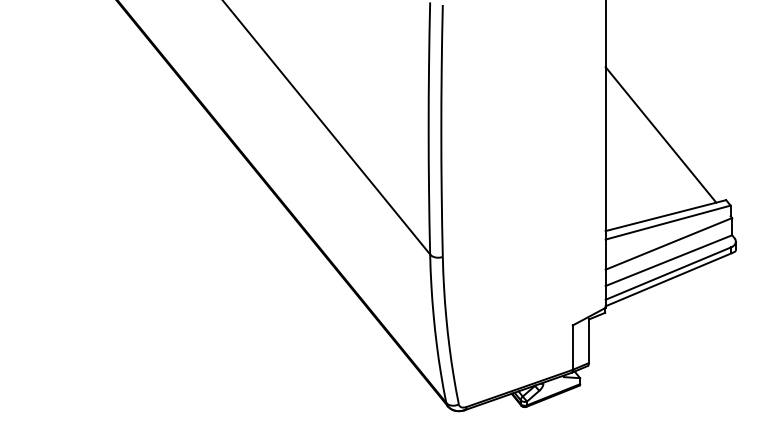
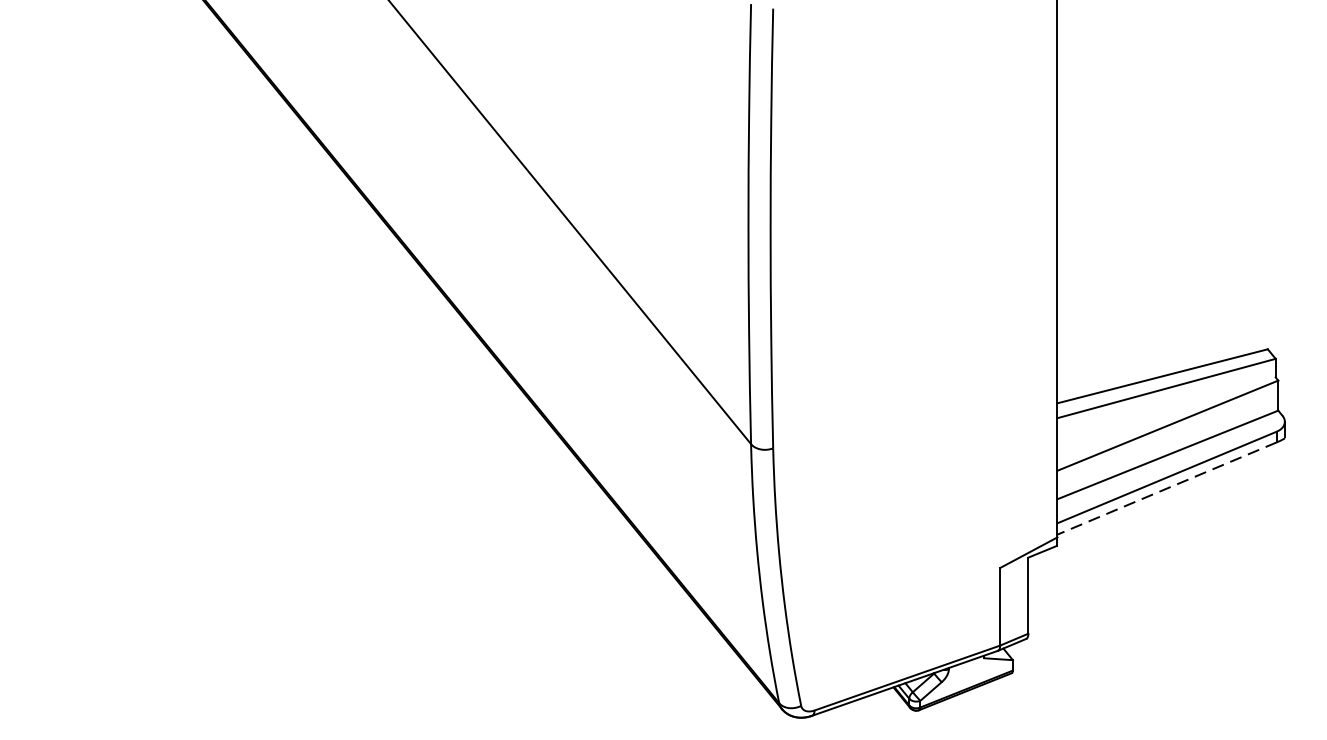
line: (660, 134) -> (1153, 234), removed
line: (668, 280) -> (1167, 489), solid -> dashed

